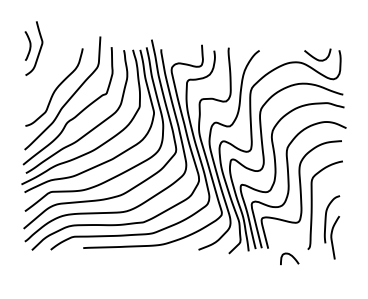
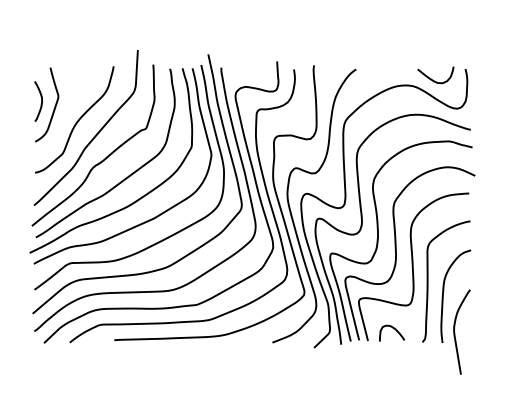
part: (33, 48) -> (46, 104), moved
part: (331, 227) -> (454, 311), size x1.43
curve: (291, 256) -> (394, 329), moved

